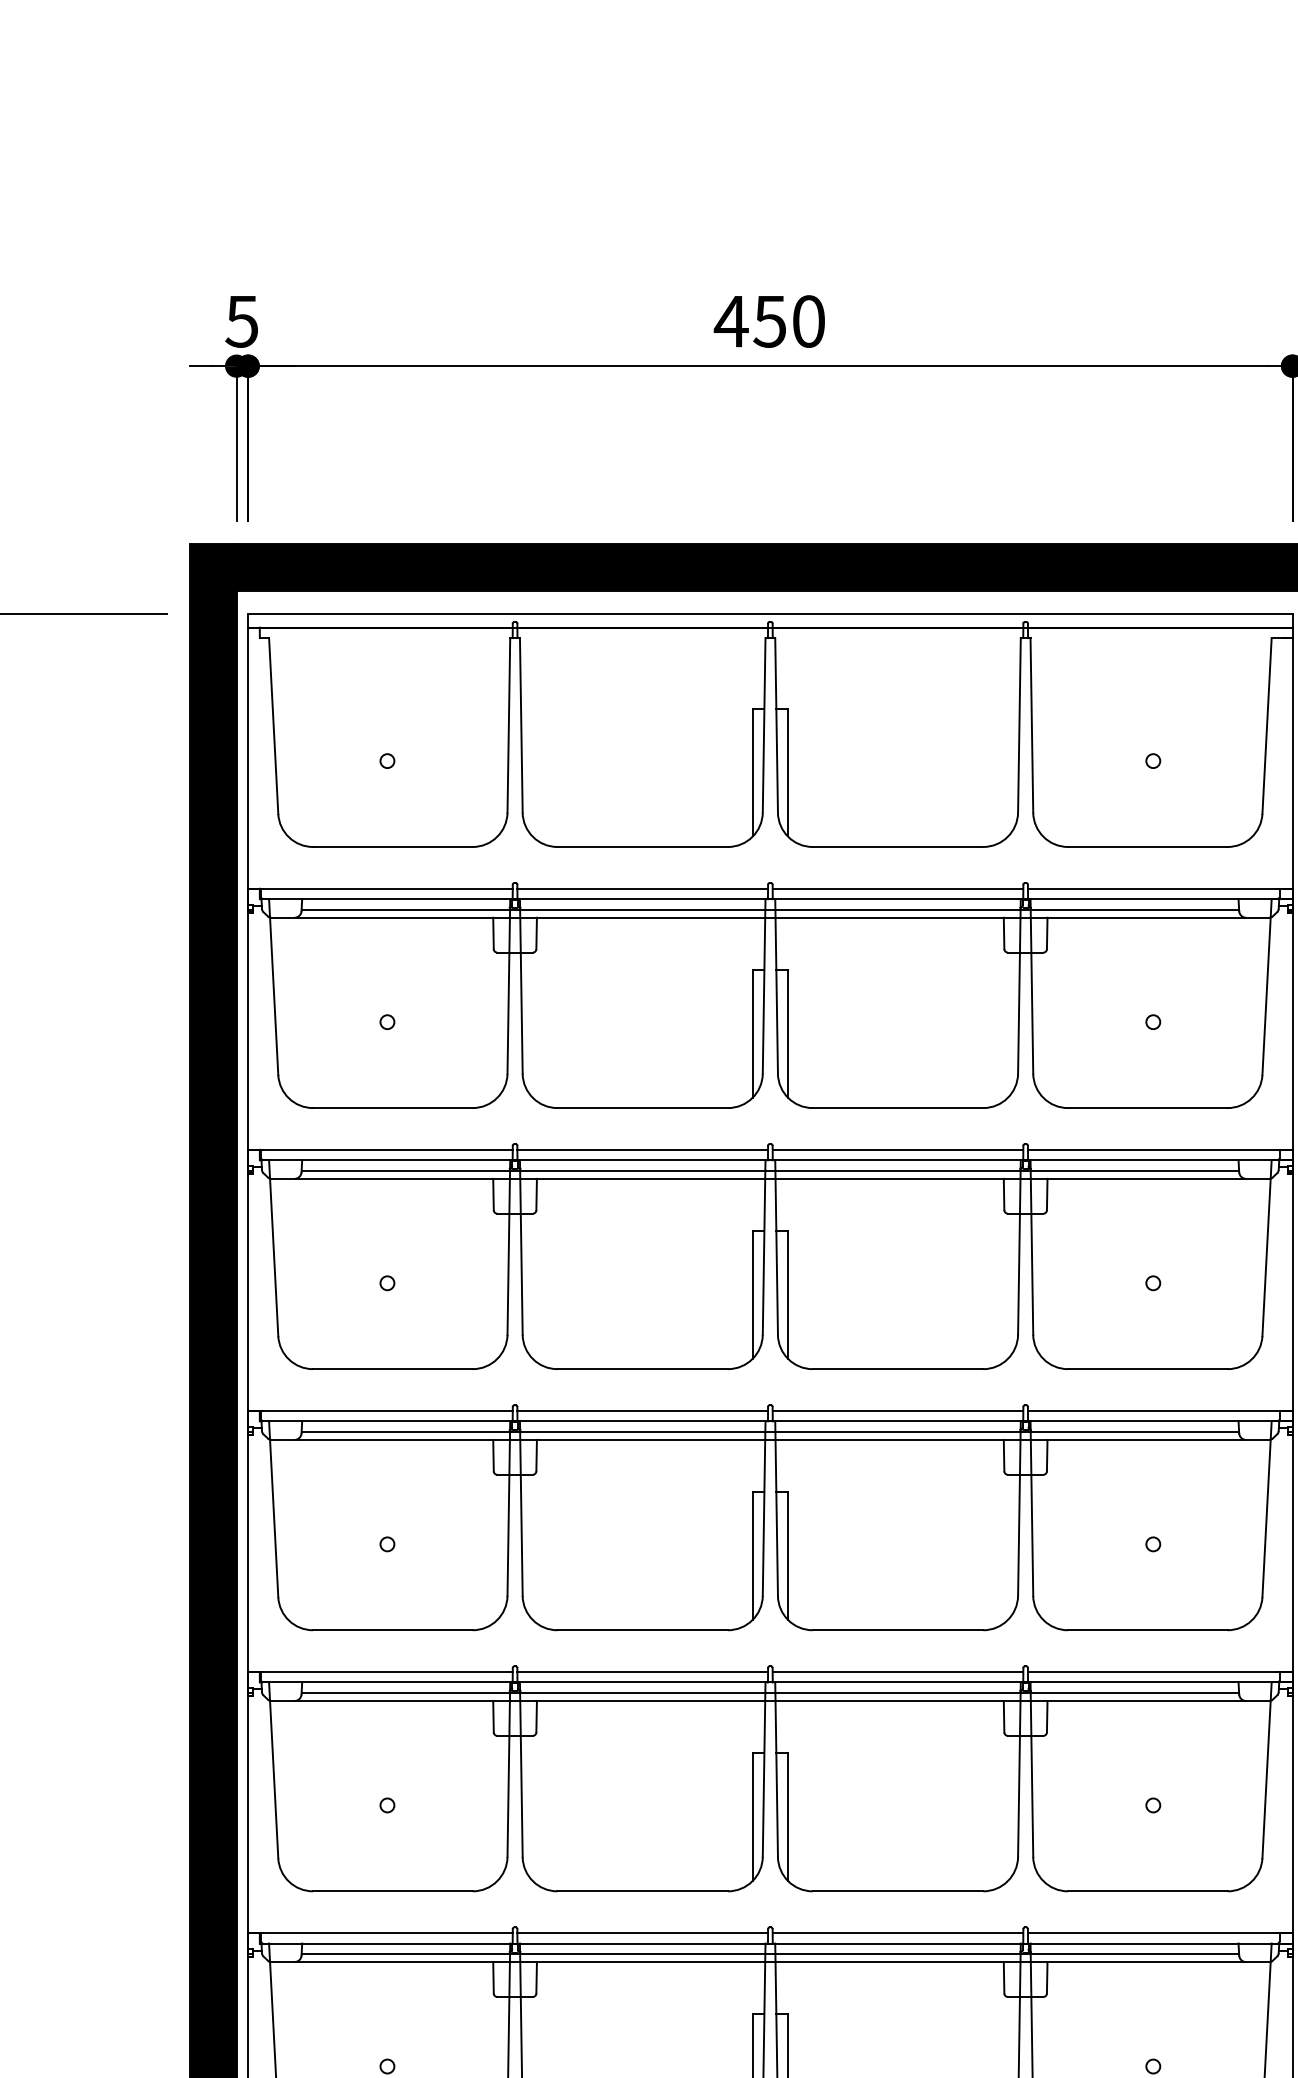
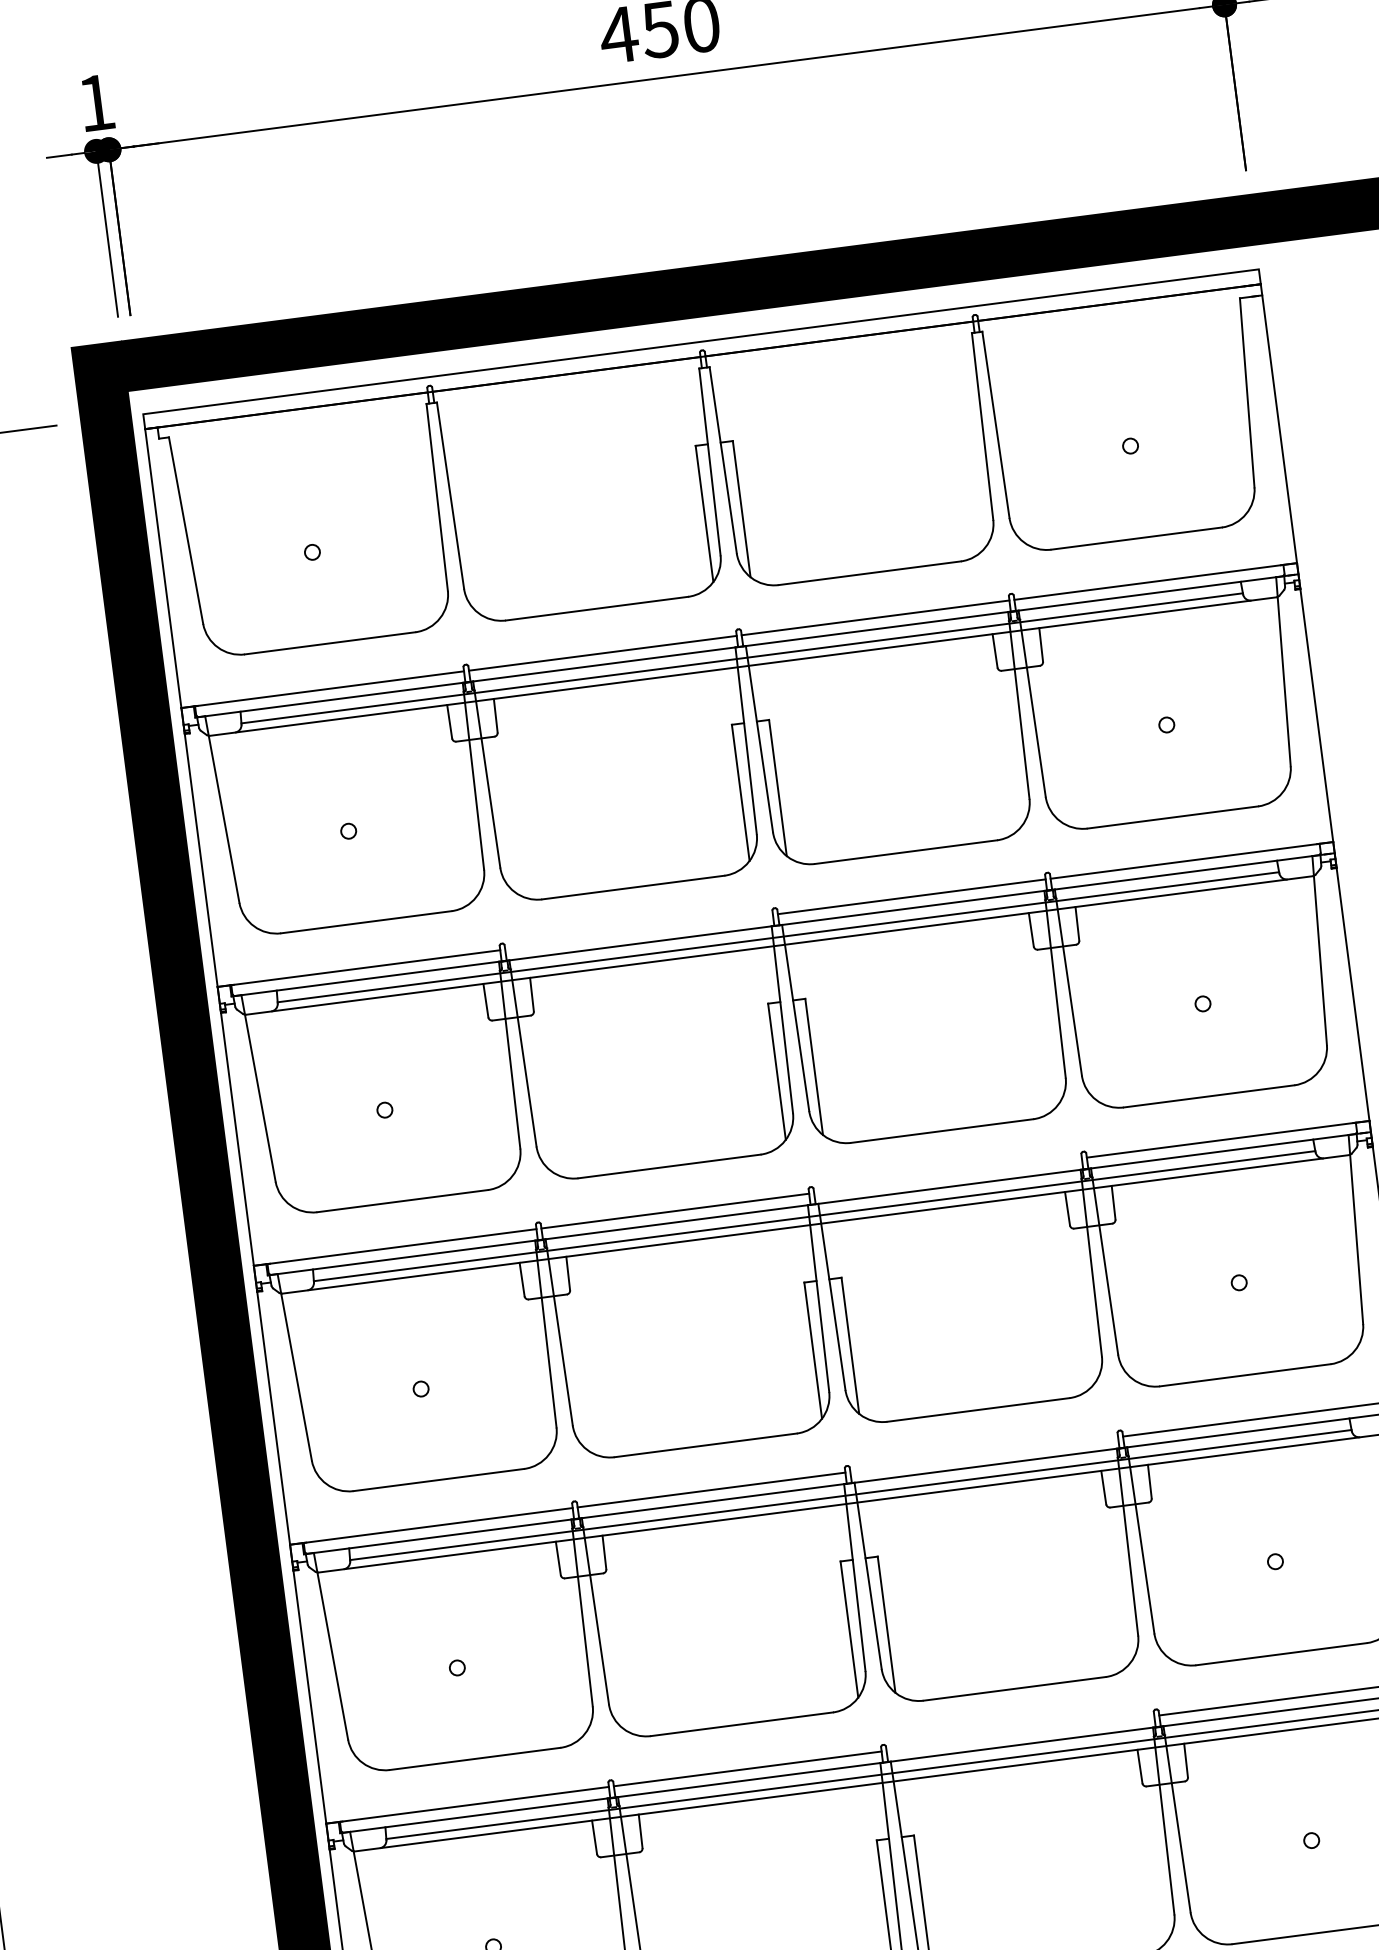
text: (241, 321) -> (95, 103), 5 -> 1
line: (642, 1149) -> (638, 931), removed
line: (897, 1410) -> (947, 1175), removed
line: (897, 1672) -> (983, 1455), removed
line: (897, 1933) -> (1019, 1733), removed

